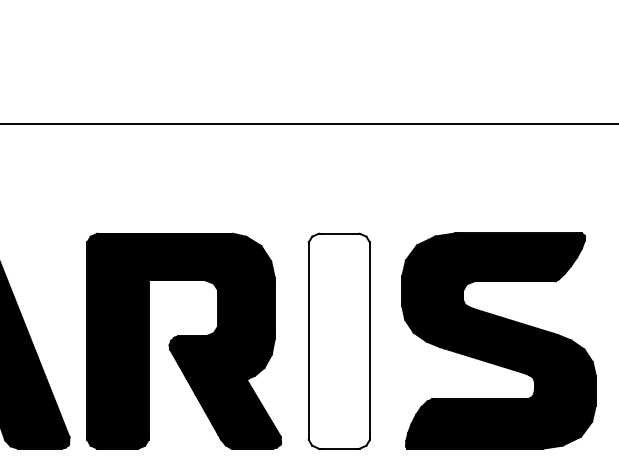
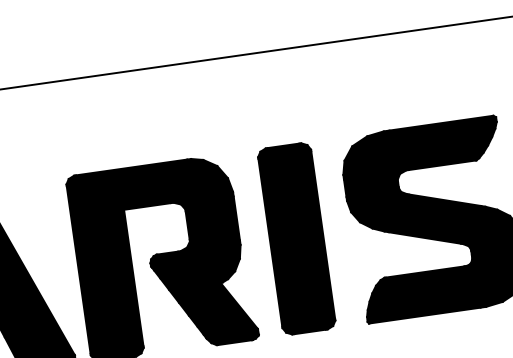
fill: (338, 340) -> (295, 238), added

